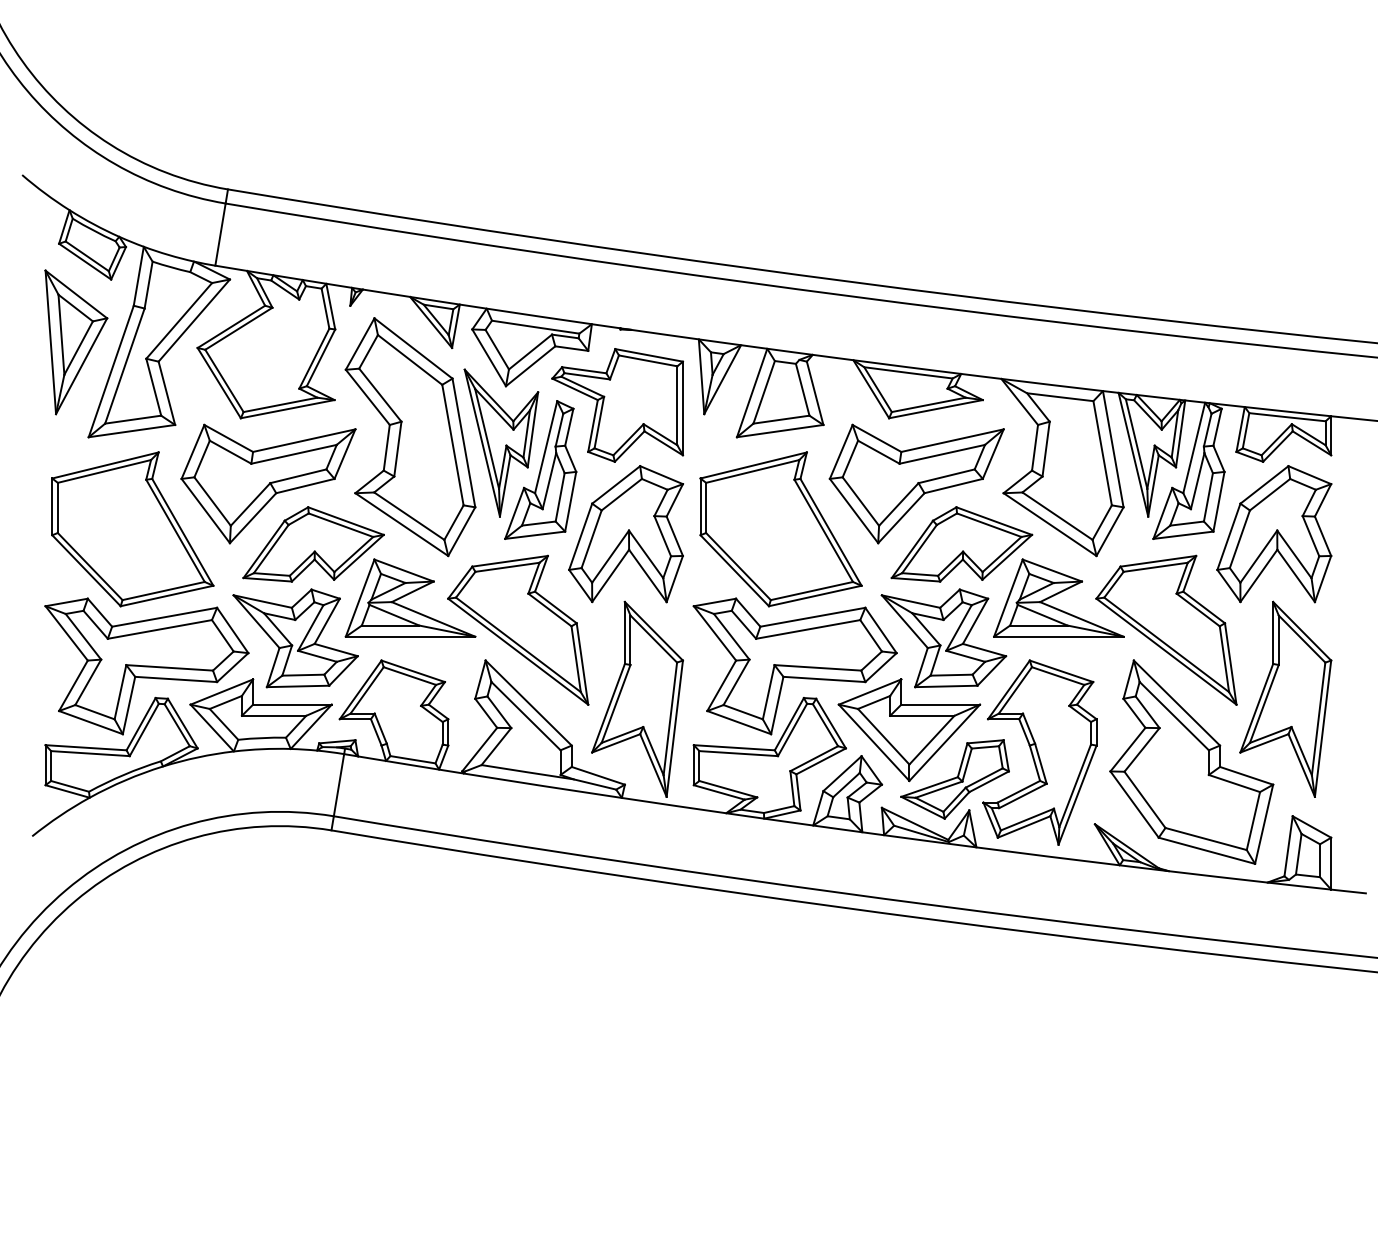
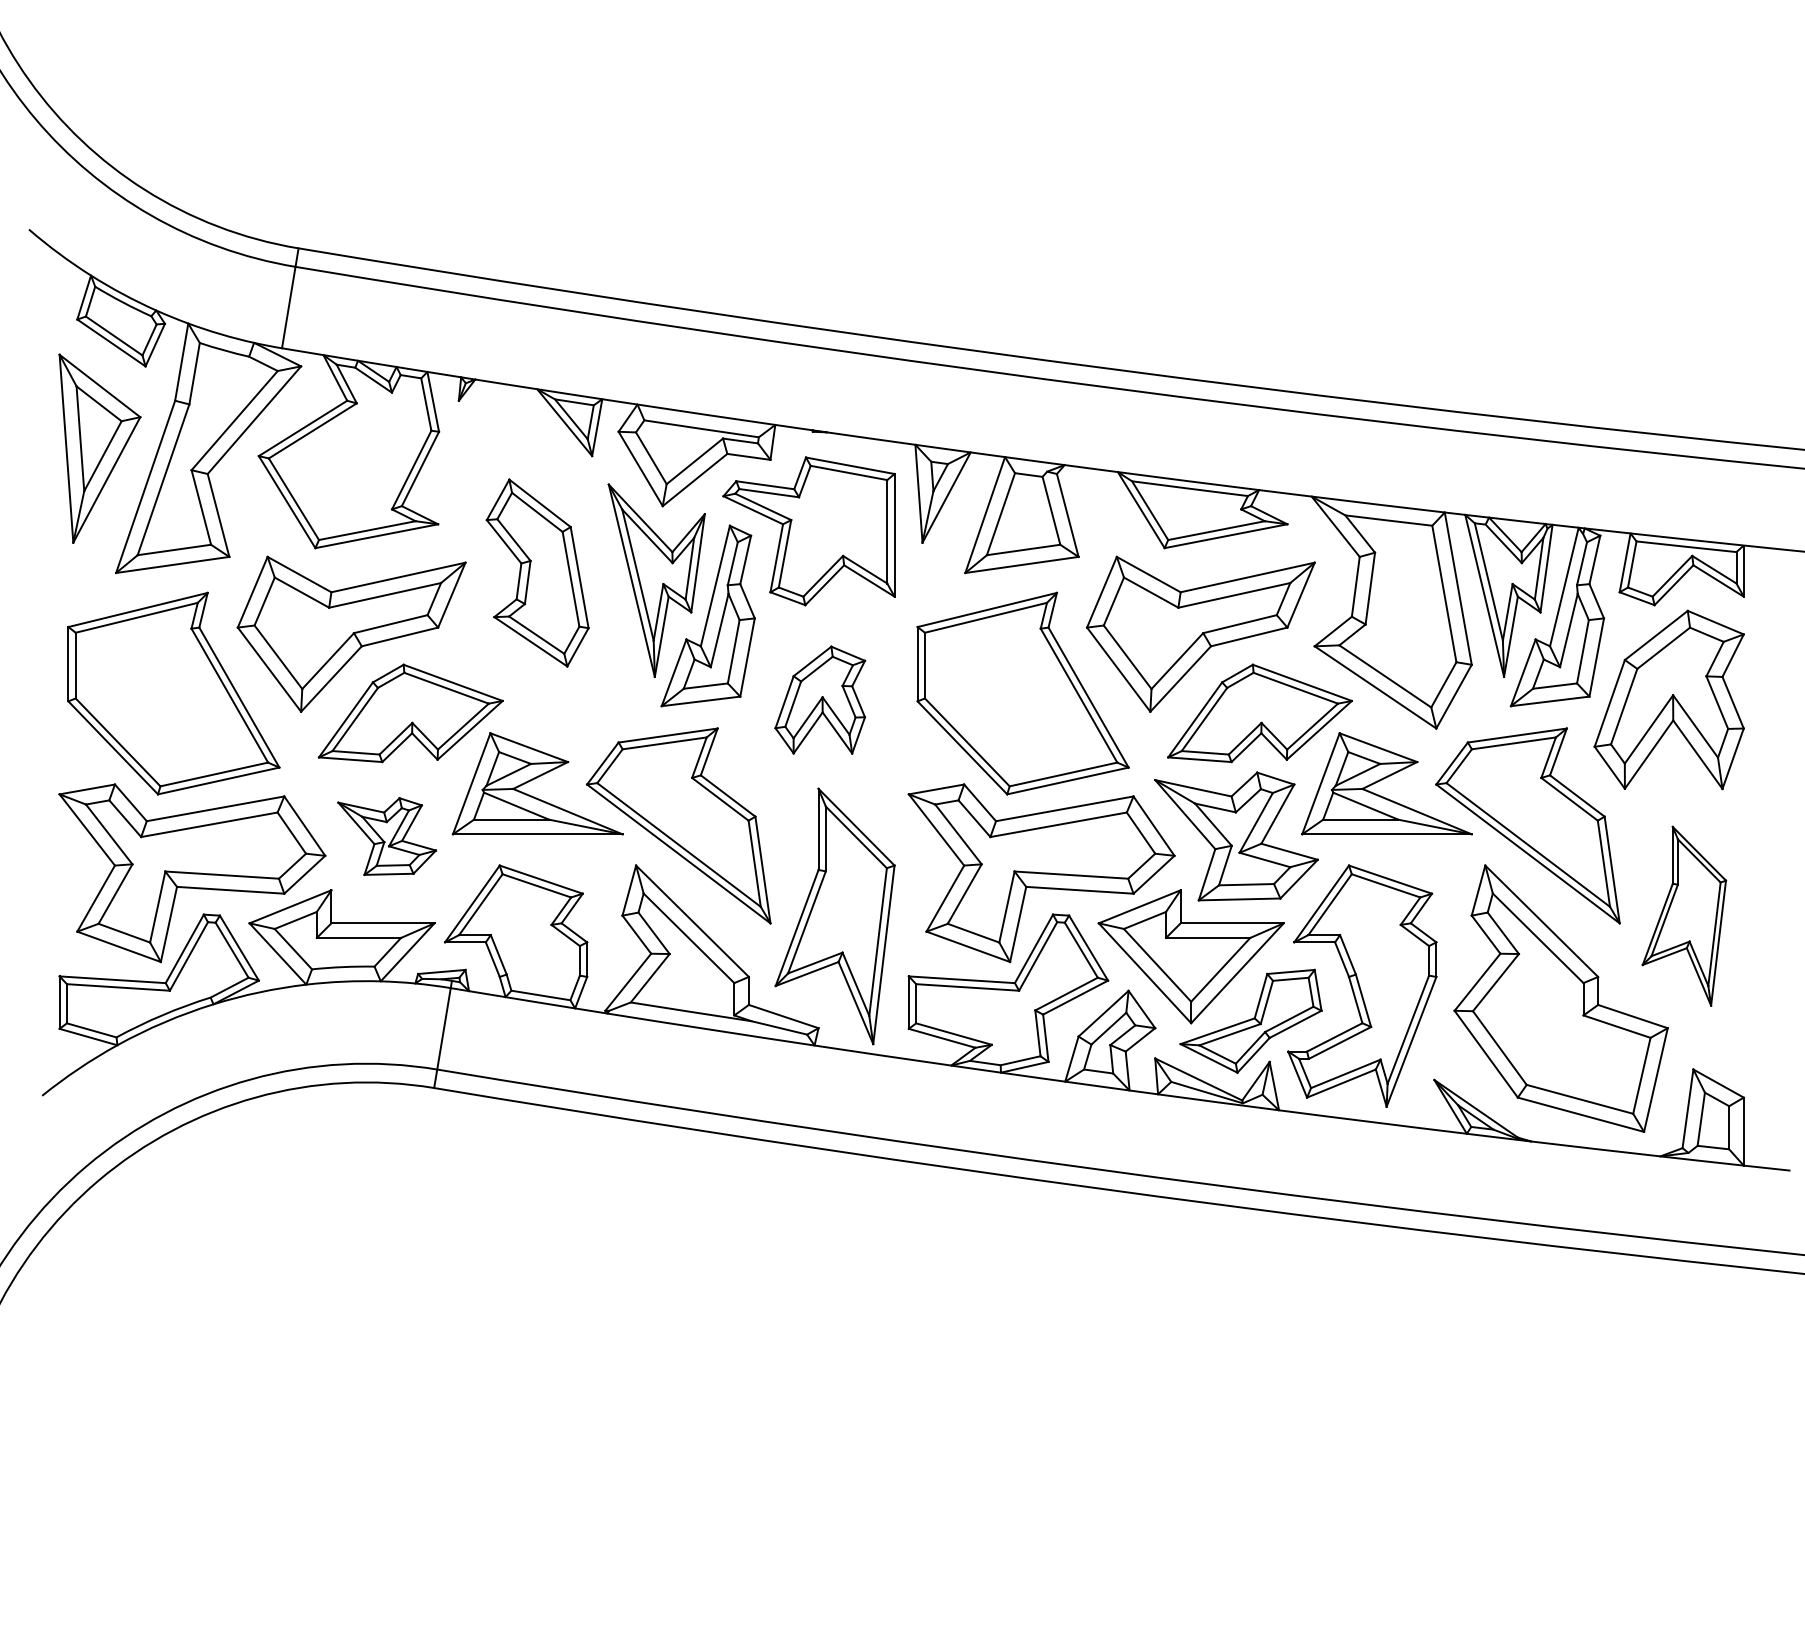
part: (410, 437) -> (537, 573), size x0.6
part: (626, 534) -> (820, 700), size x0.6
part: (295, 638) -> (387, 836), size x0.6
part: (1285, 698) -> (1683, 915), size x0.7

